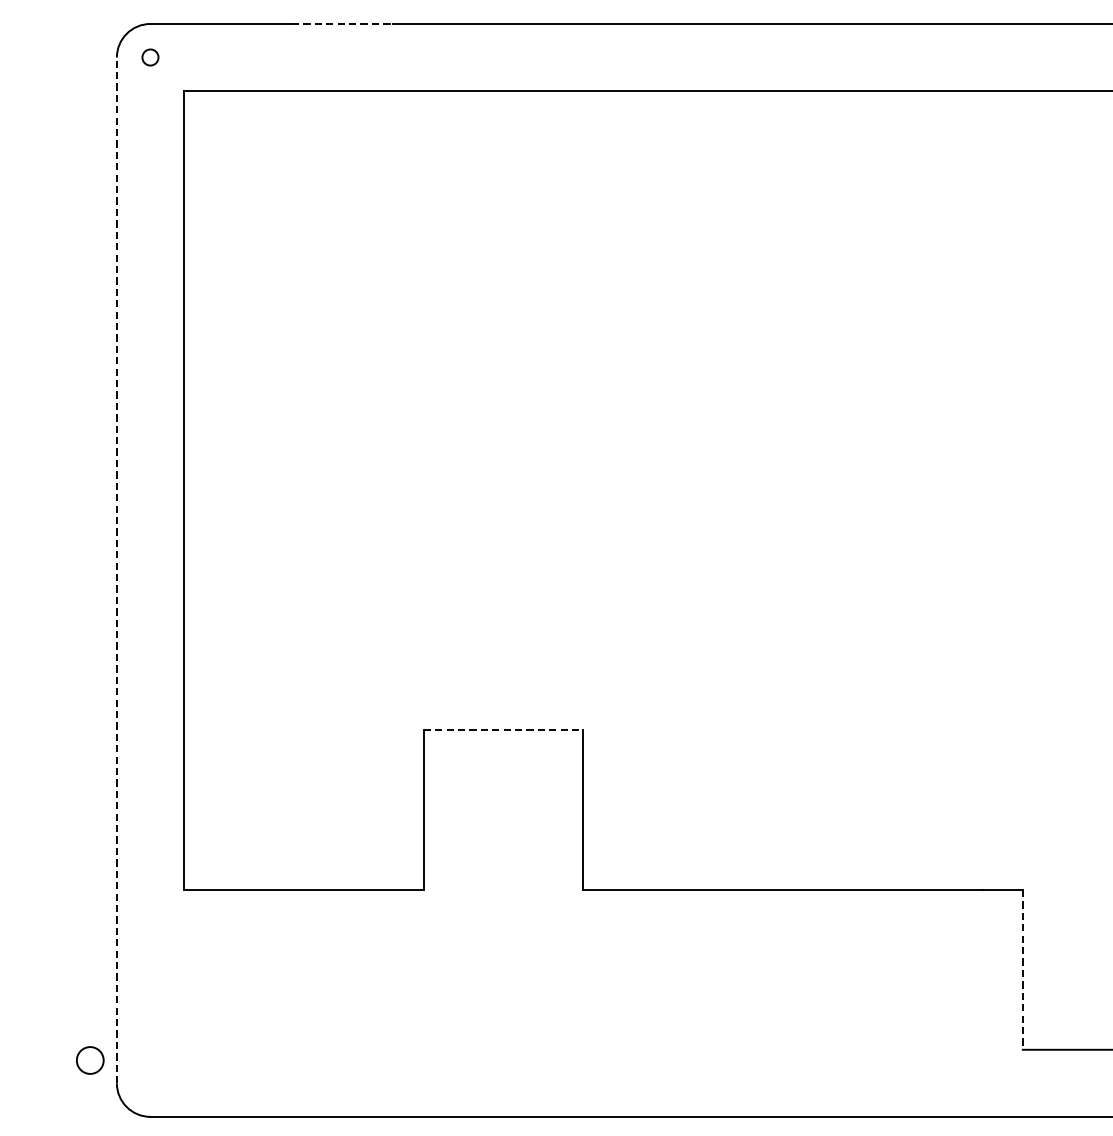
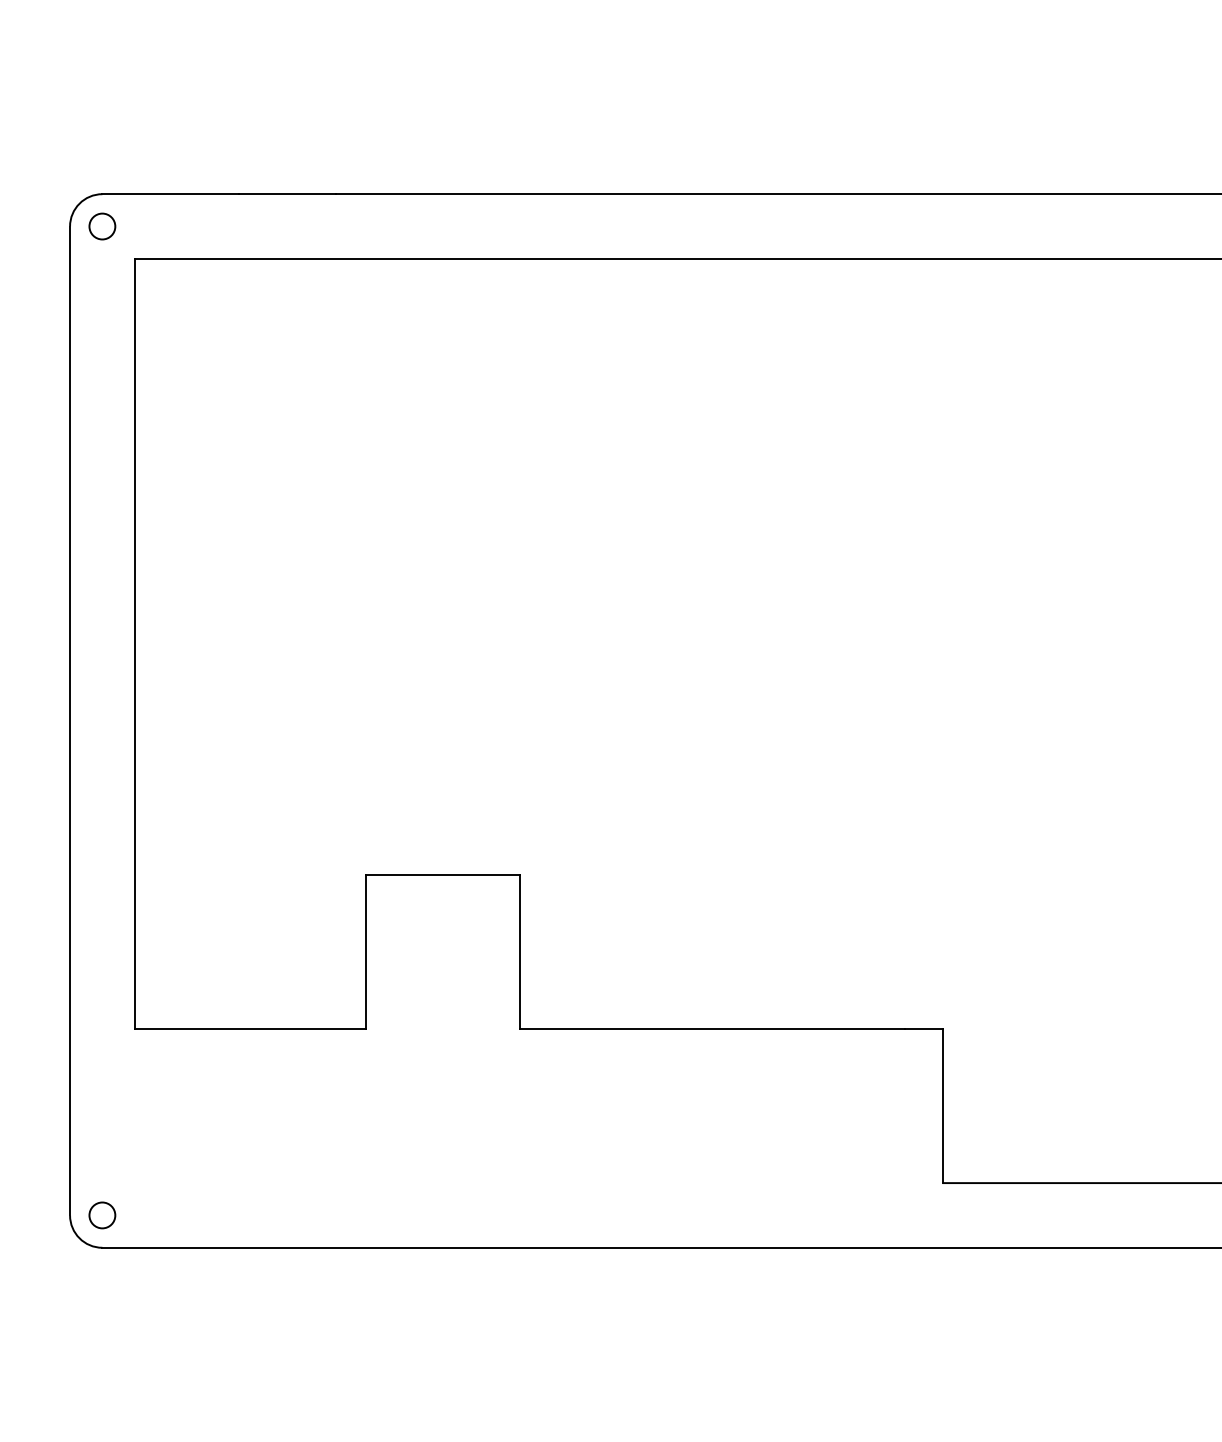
line: (342, 24) -> (287, 194), dashed -> solid
circle: (150, 57) -> (102, 226), size x1.67
line: (117, 569) -> (70, 720), dashed -> solid
line: (504, 730) -> (443, 875), dashed -> solid
line: (1022, 970) -> (943, 1106), dashed -> solid
circle: (90, 1060) -> (102, 1215), moved

